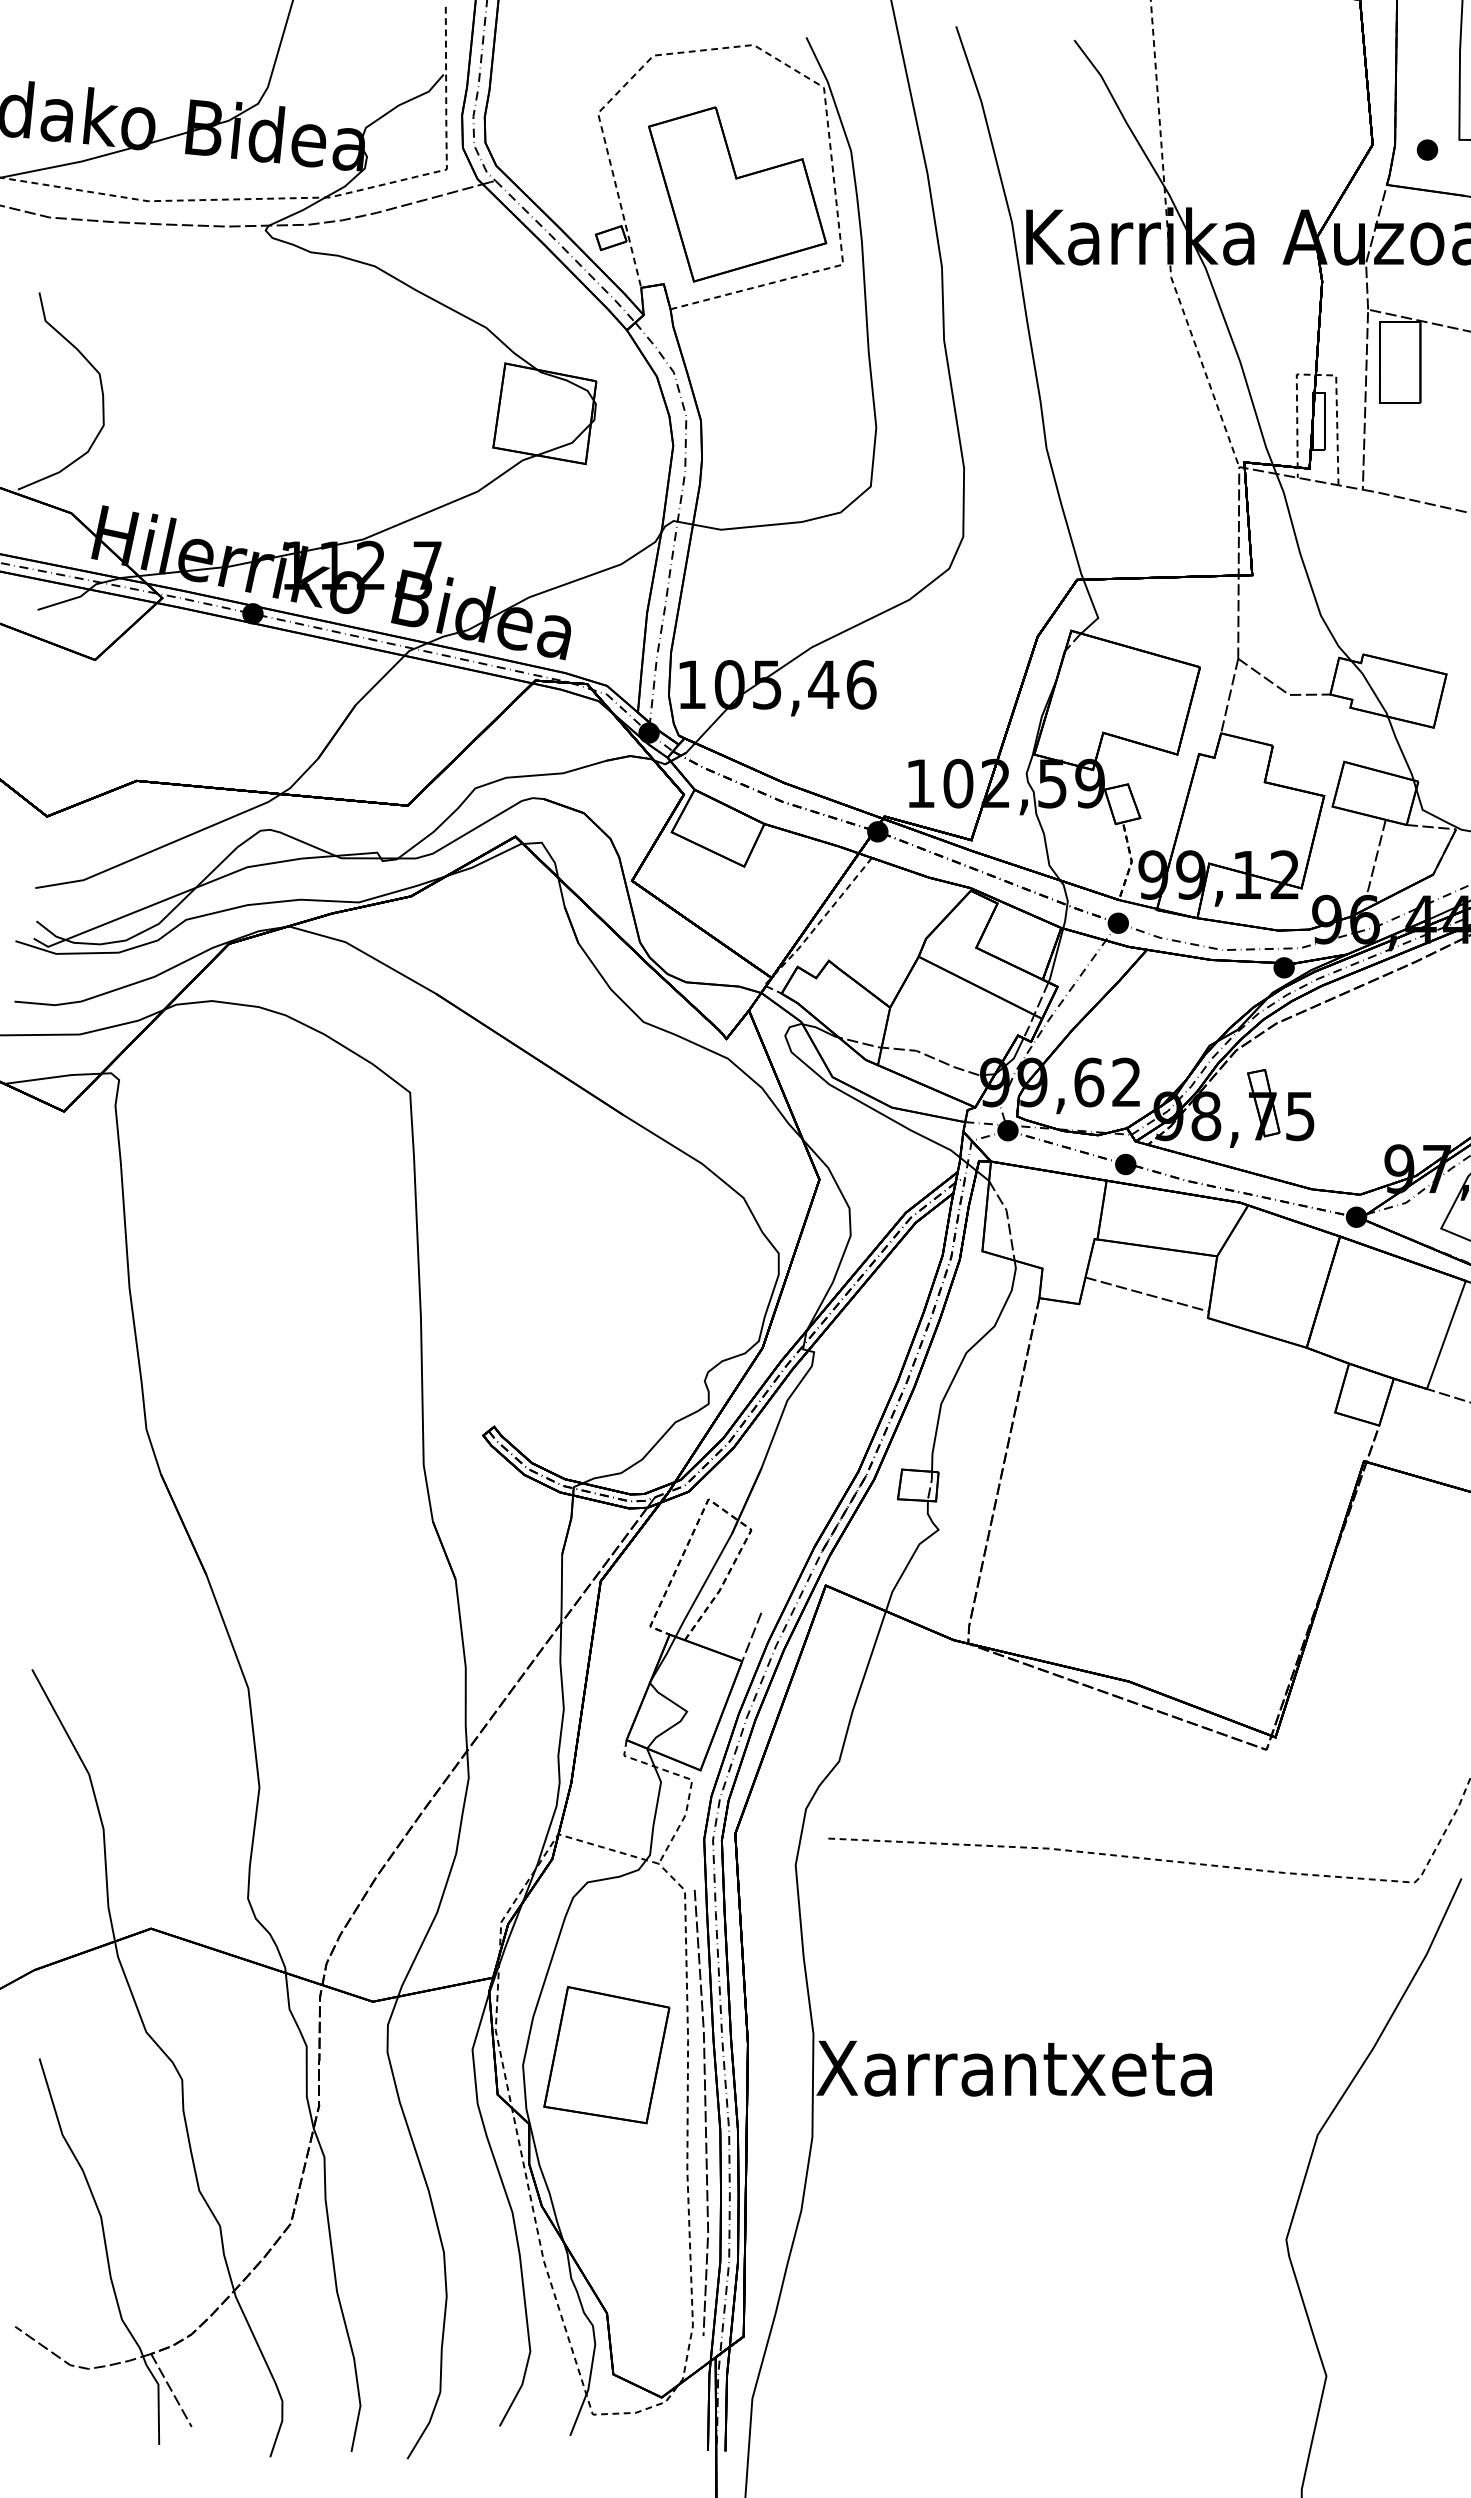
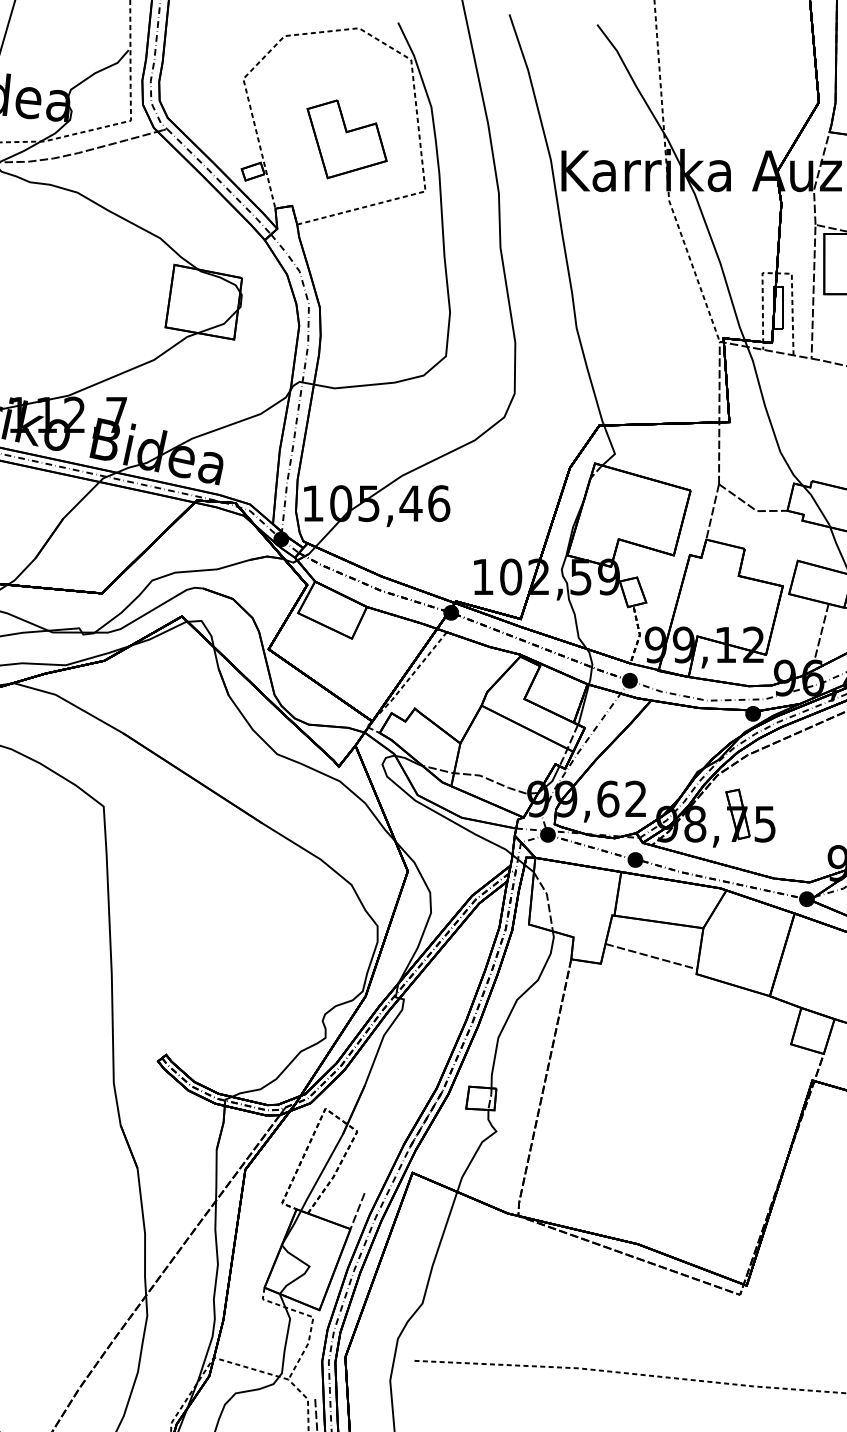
part: (737, 194) -> (346, 139), size x0.6

